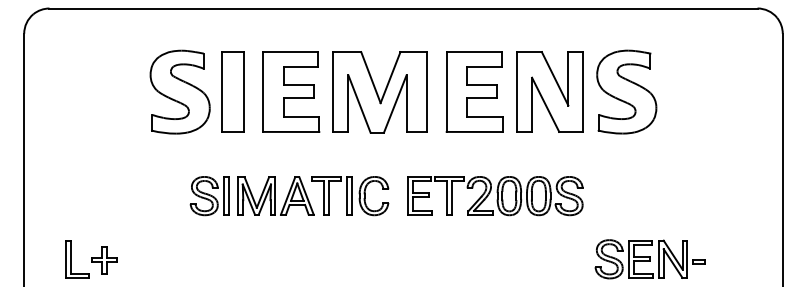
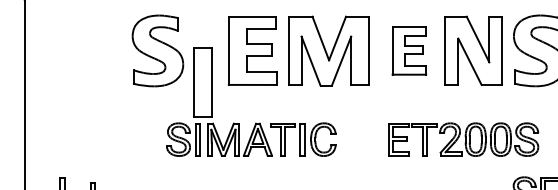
part: (232, 91) -> (202, 81), moved
part: (474, 91) -> (409, 50), size x0.7
part: (495, 196) -> (463, 140), moved

